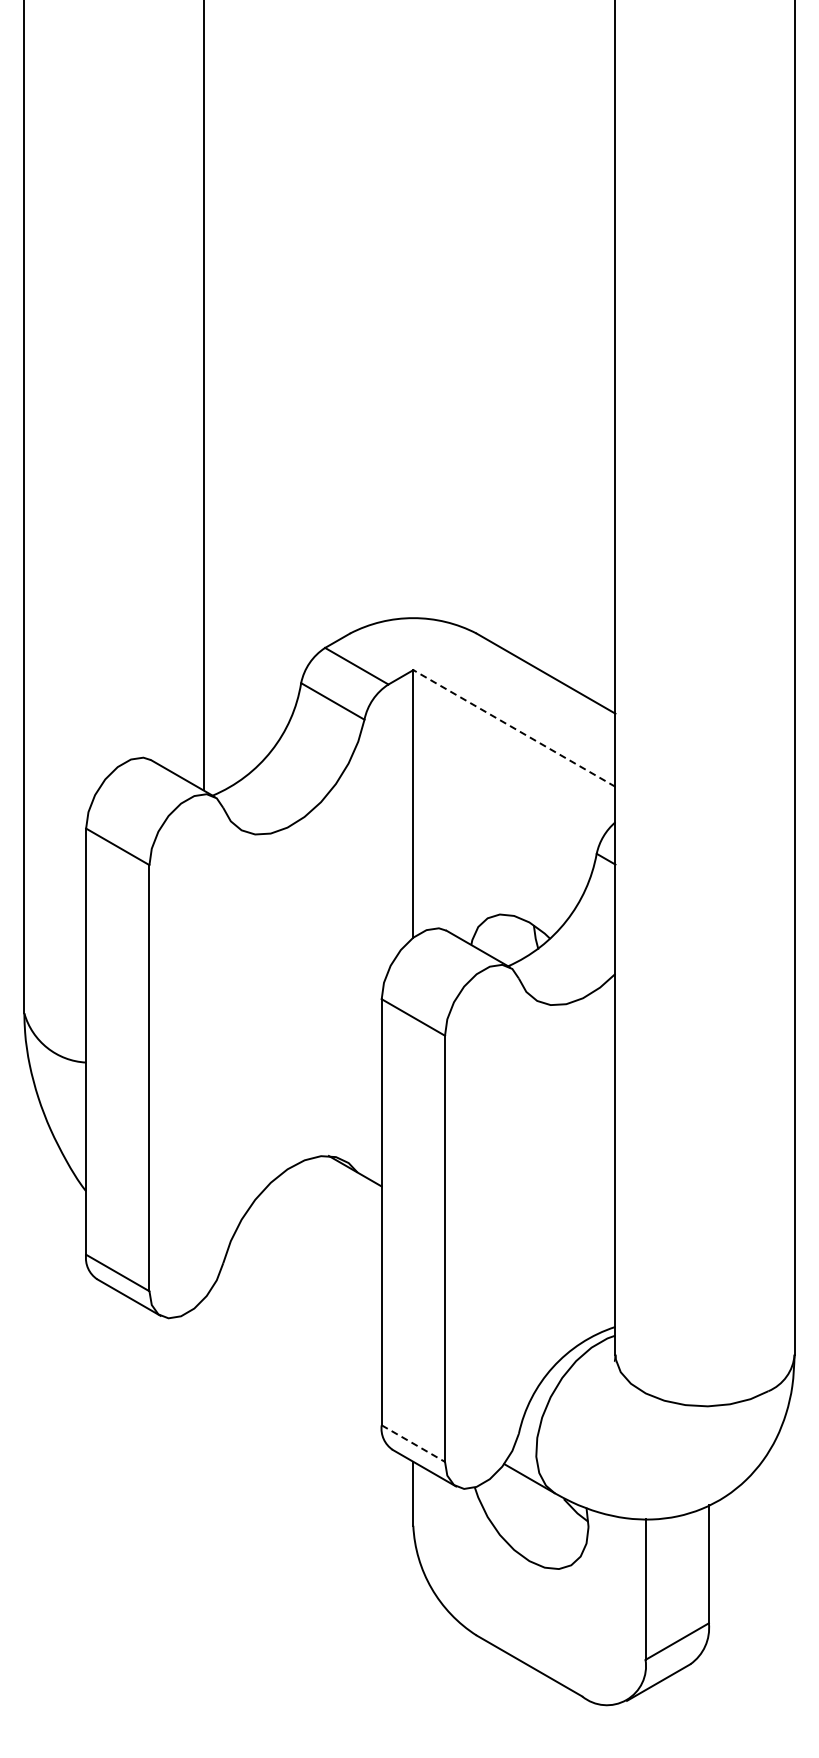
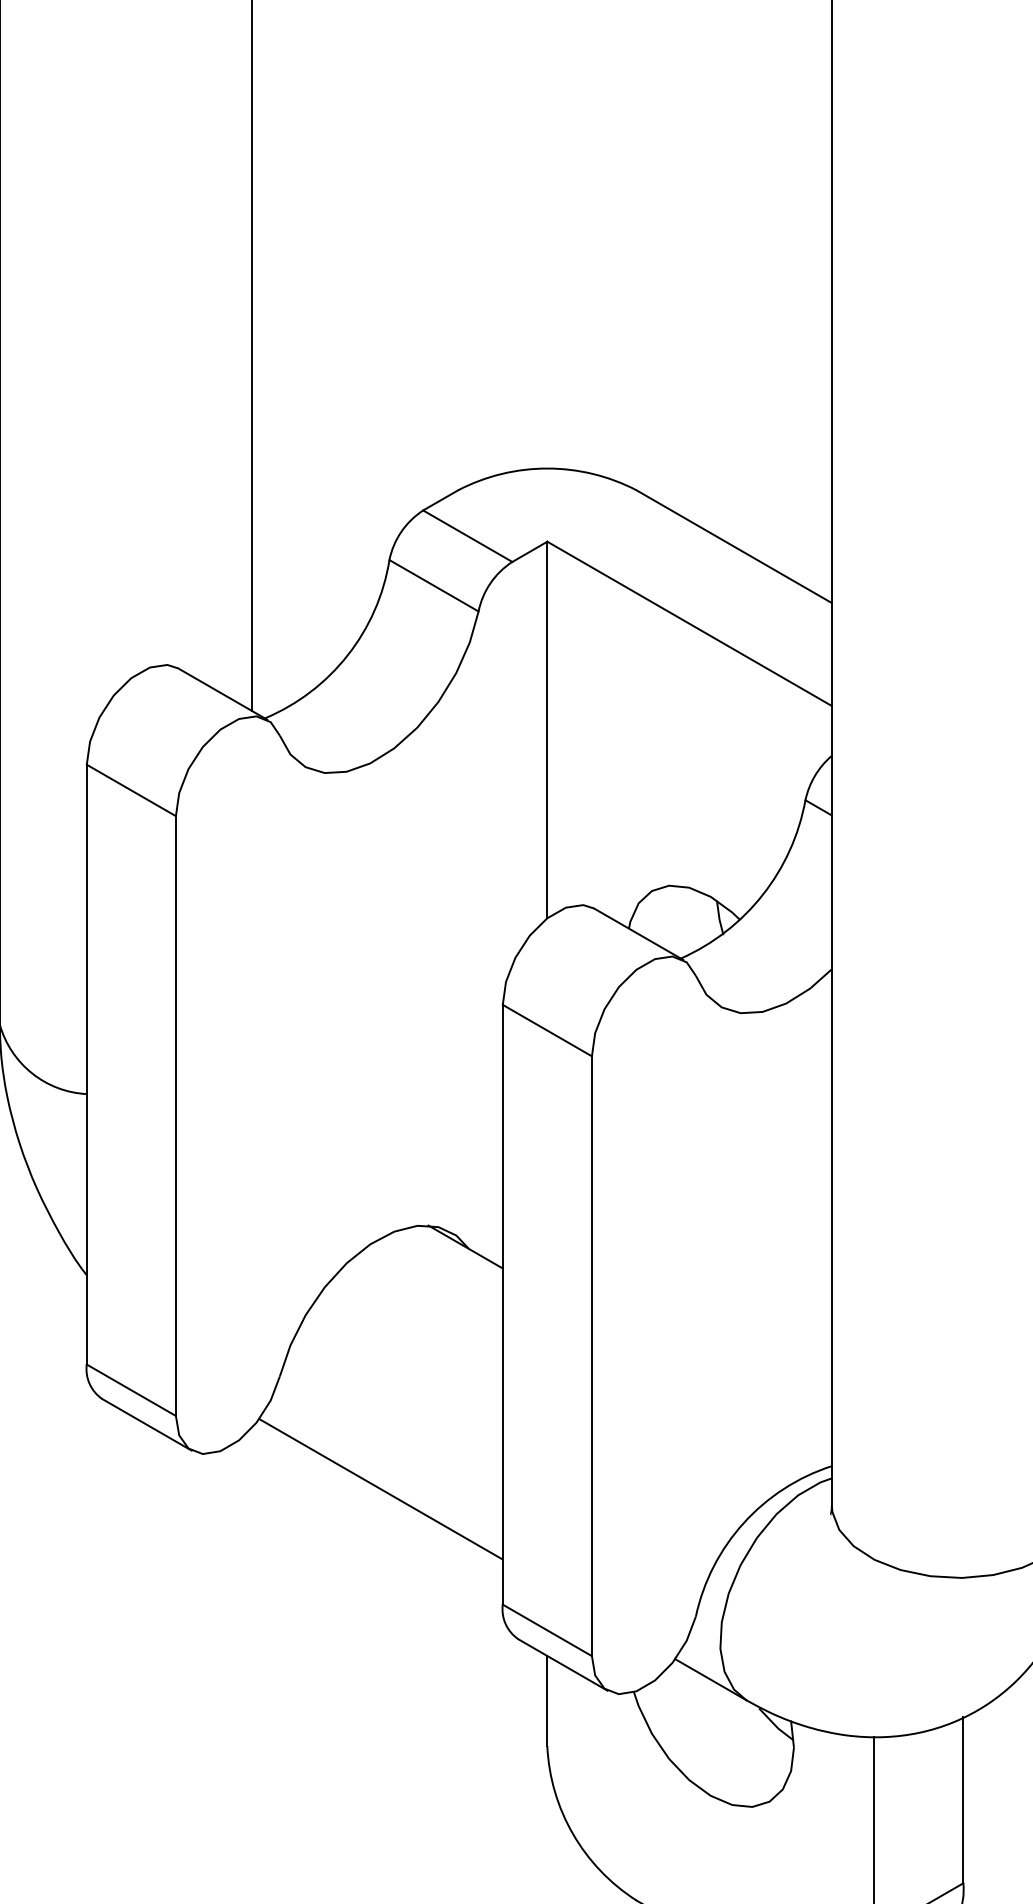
line: (514, 728) -> (689, 623), dashed -> solid
line: (294, 1343) -> (380, 1489), added
line: (413, 1443) -> (547, 1630), dashed -> solid

